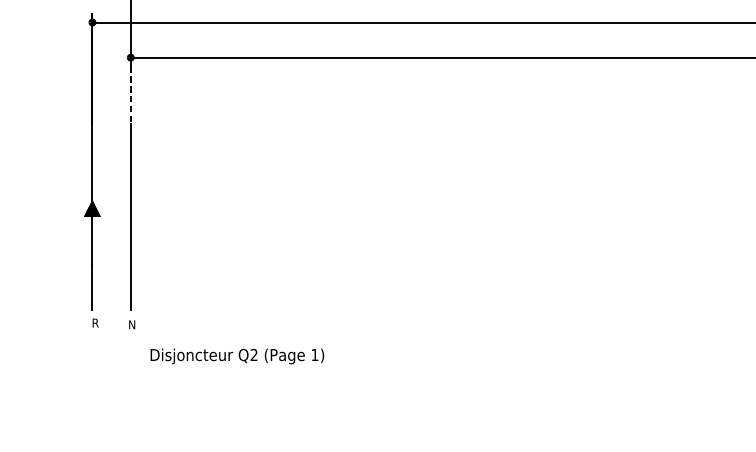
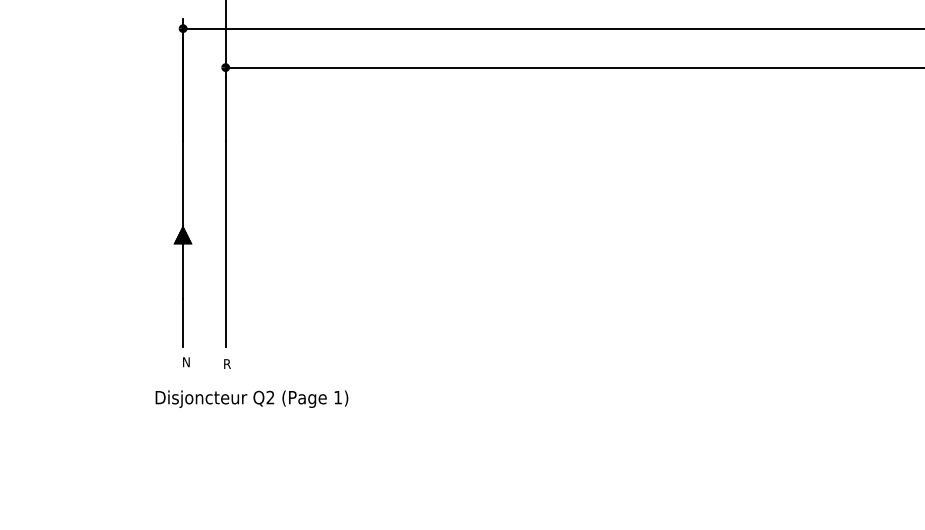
line: (130, 95) -> (225, 109), dashed -> solid
text: (95, 323) -> (186, 362), R -> N
text: (131, 324) -> (226, 363), N -> R
text: (236, 355) -> (251, 398), moved

